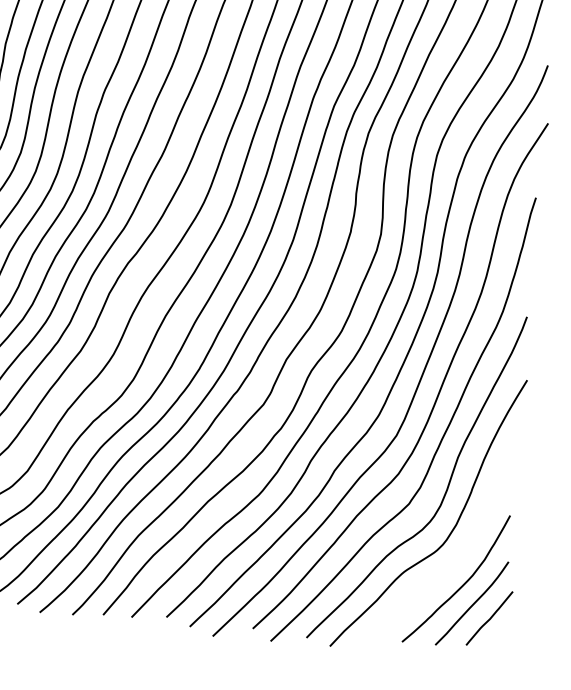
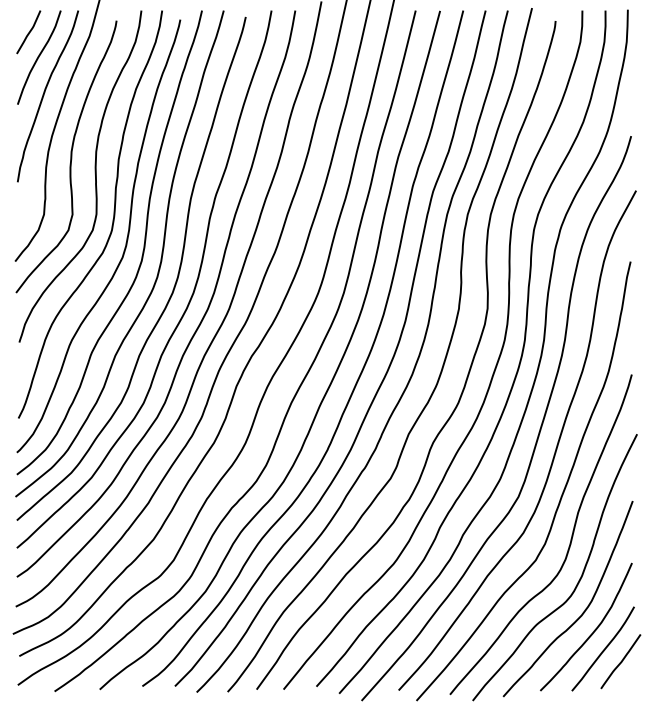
curve: (455, 560) -> (584, 609), added

